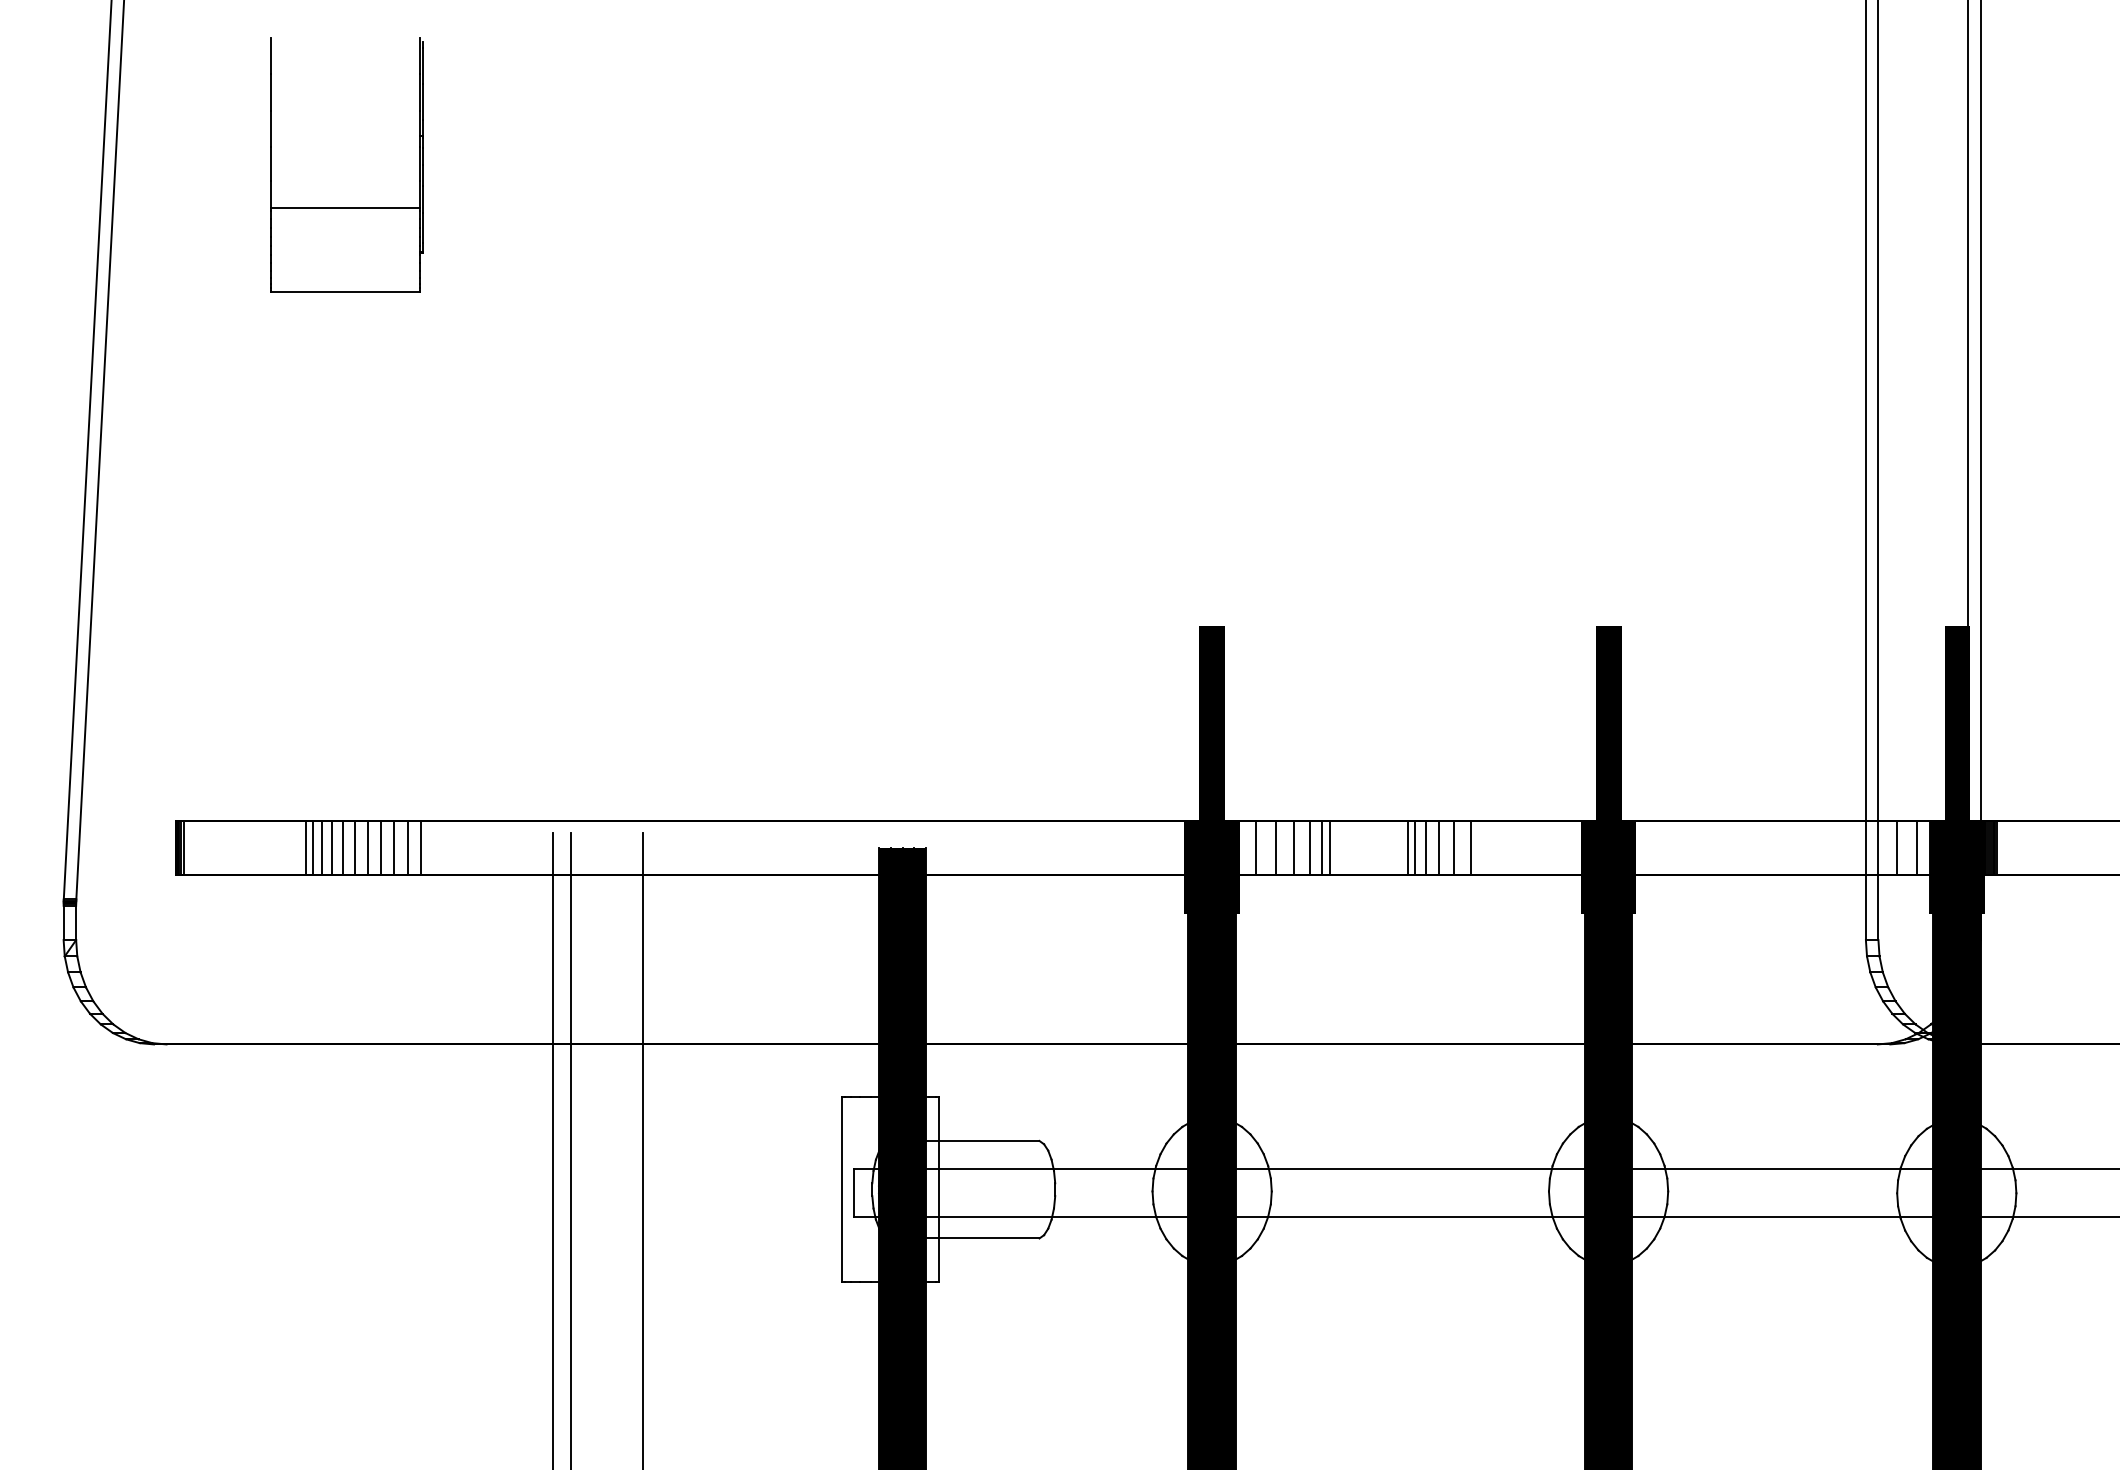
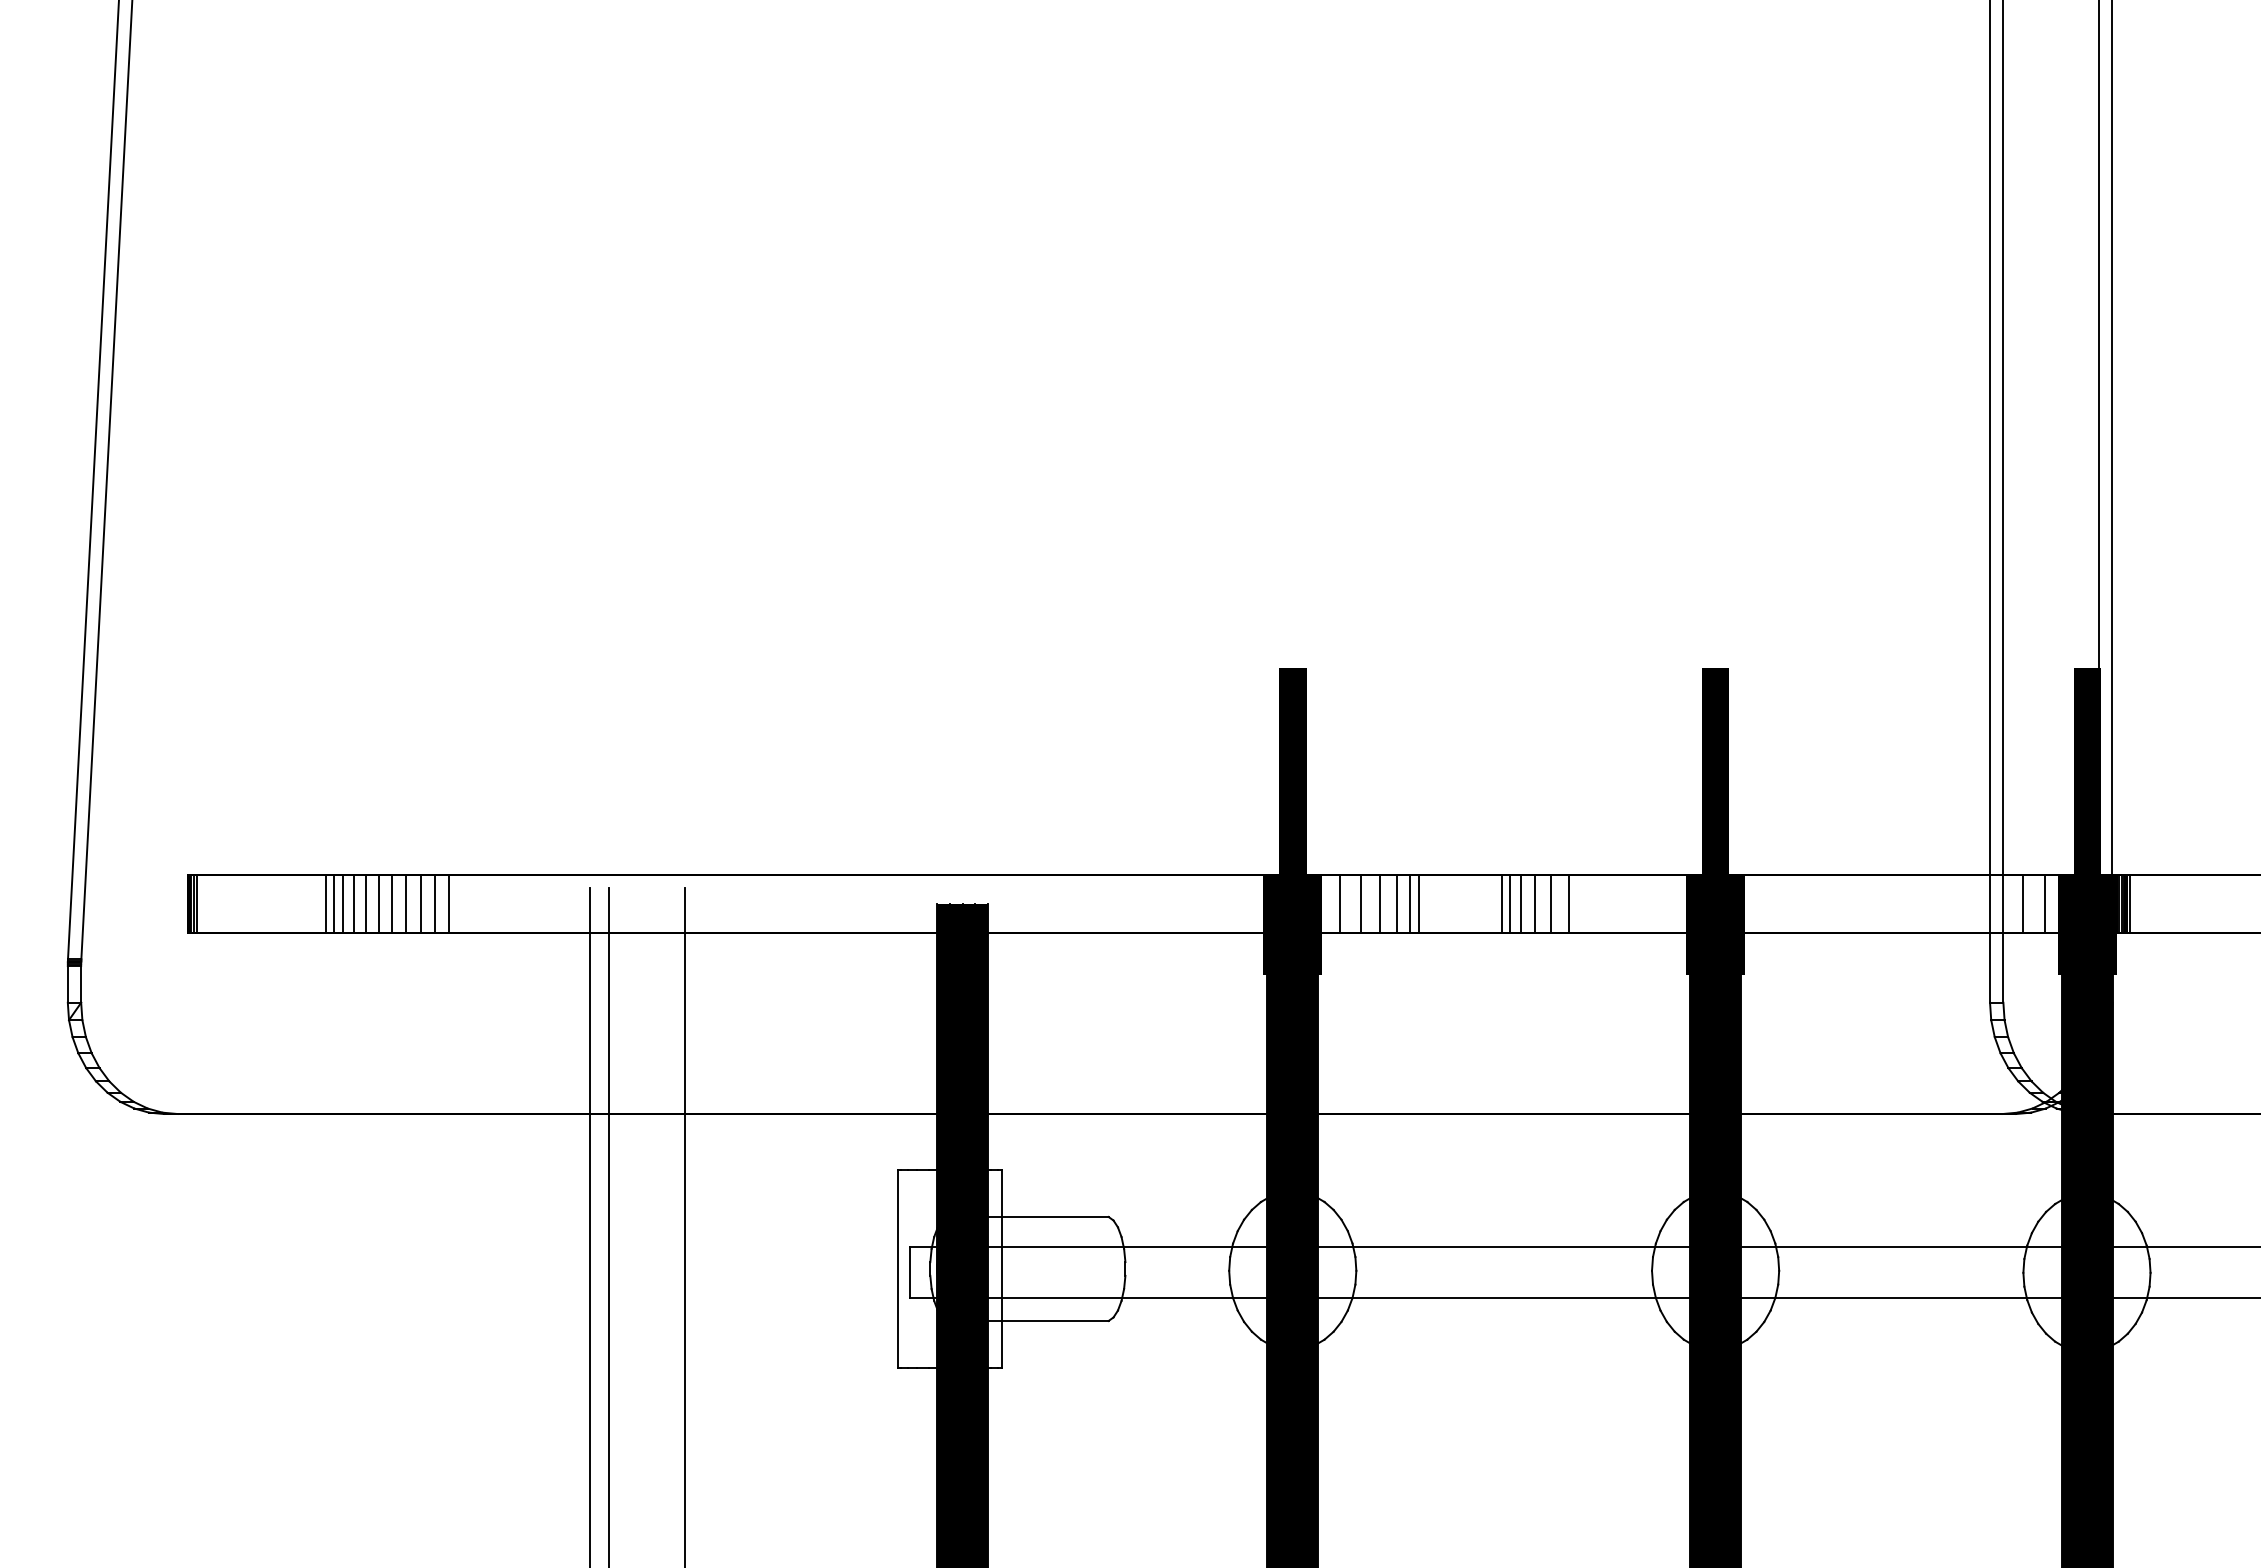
part: (346, 207) -> (369, 221), removed

